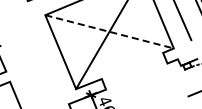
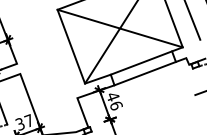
line: (109, 31) -> (120, 28), dashed -> solid
line: (132, 65) -> (141, 62), added
line: (136, 76) -> (144, 73), added

